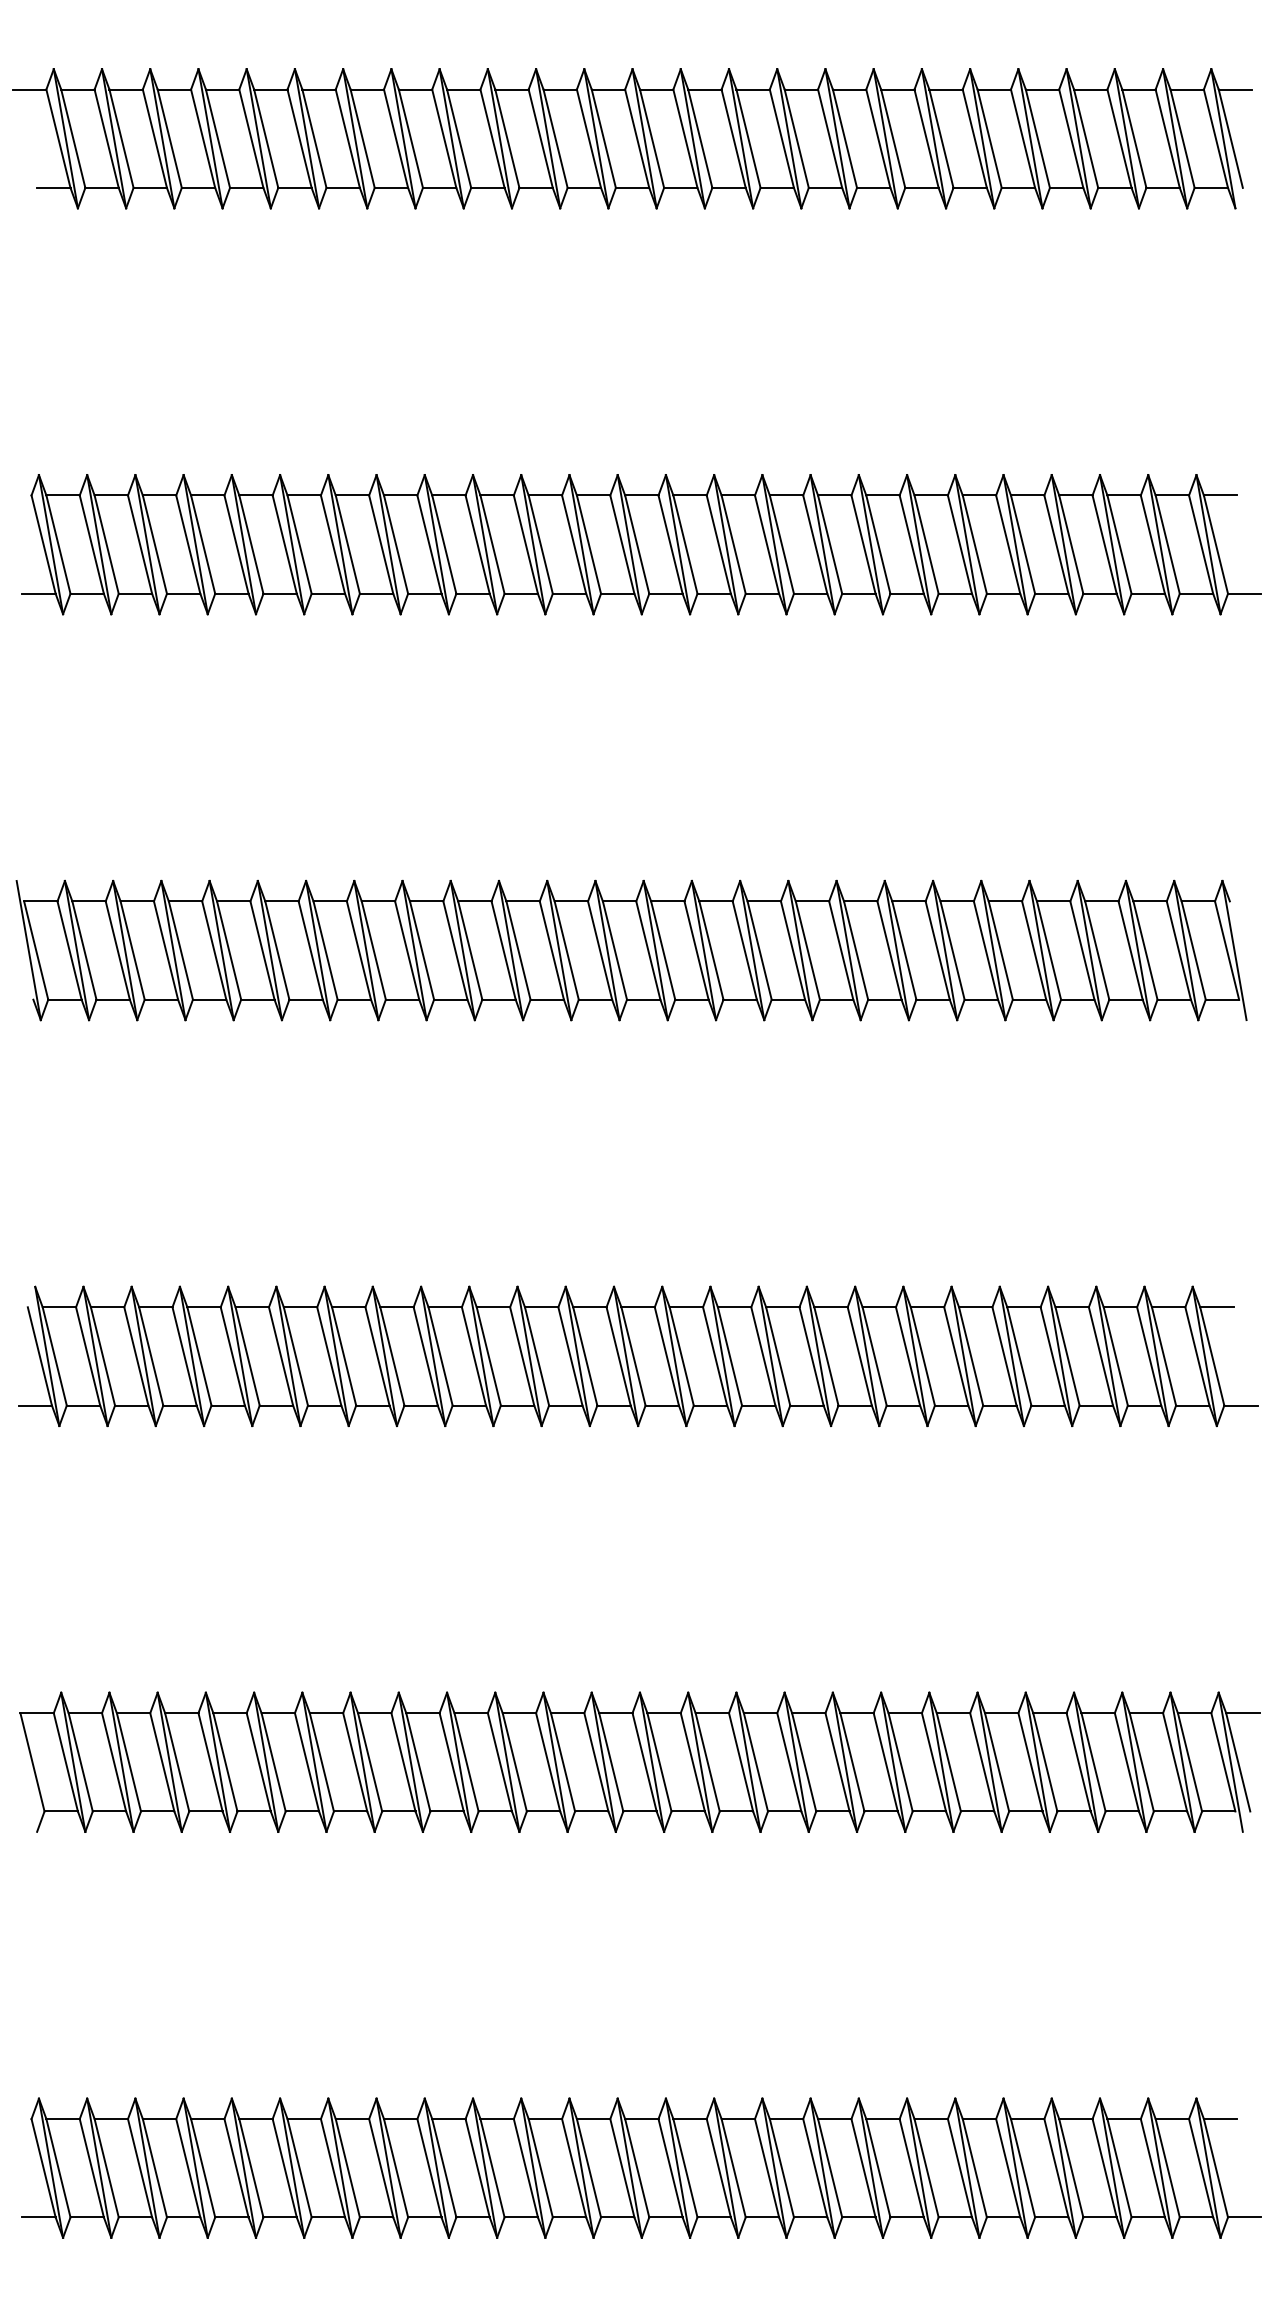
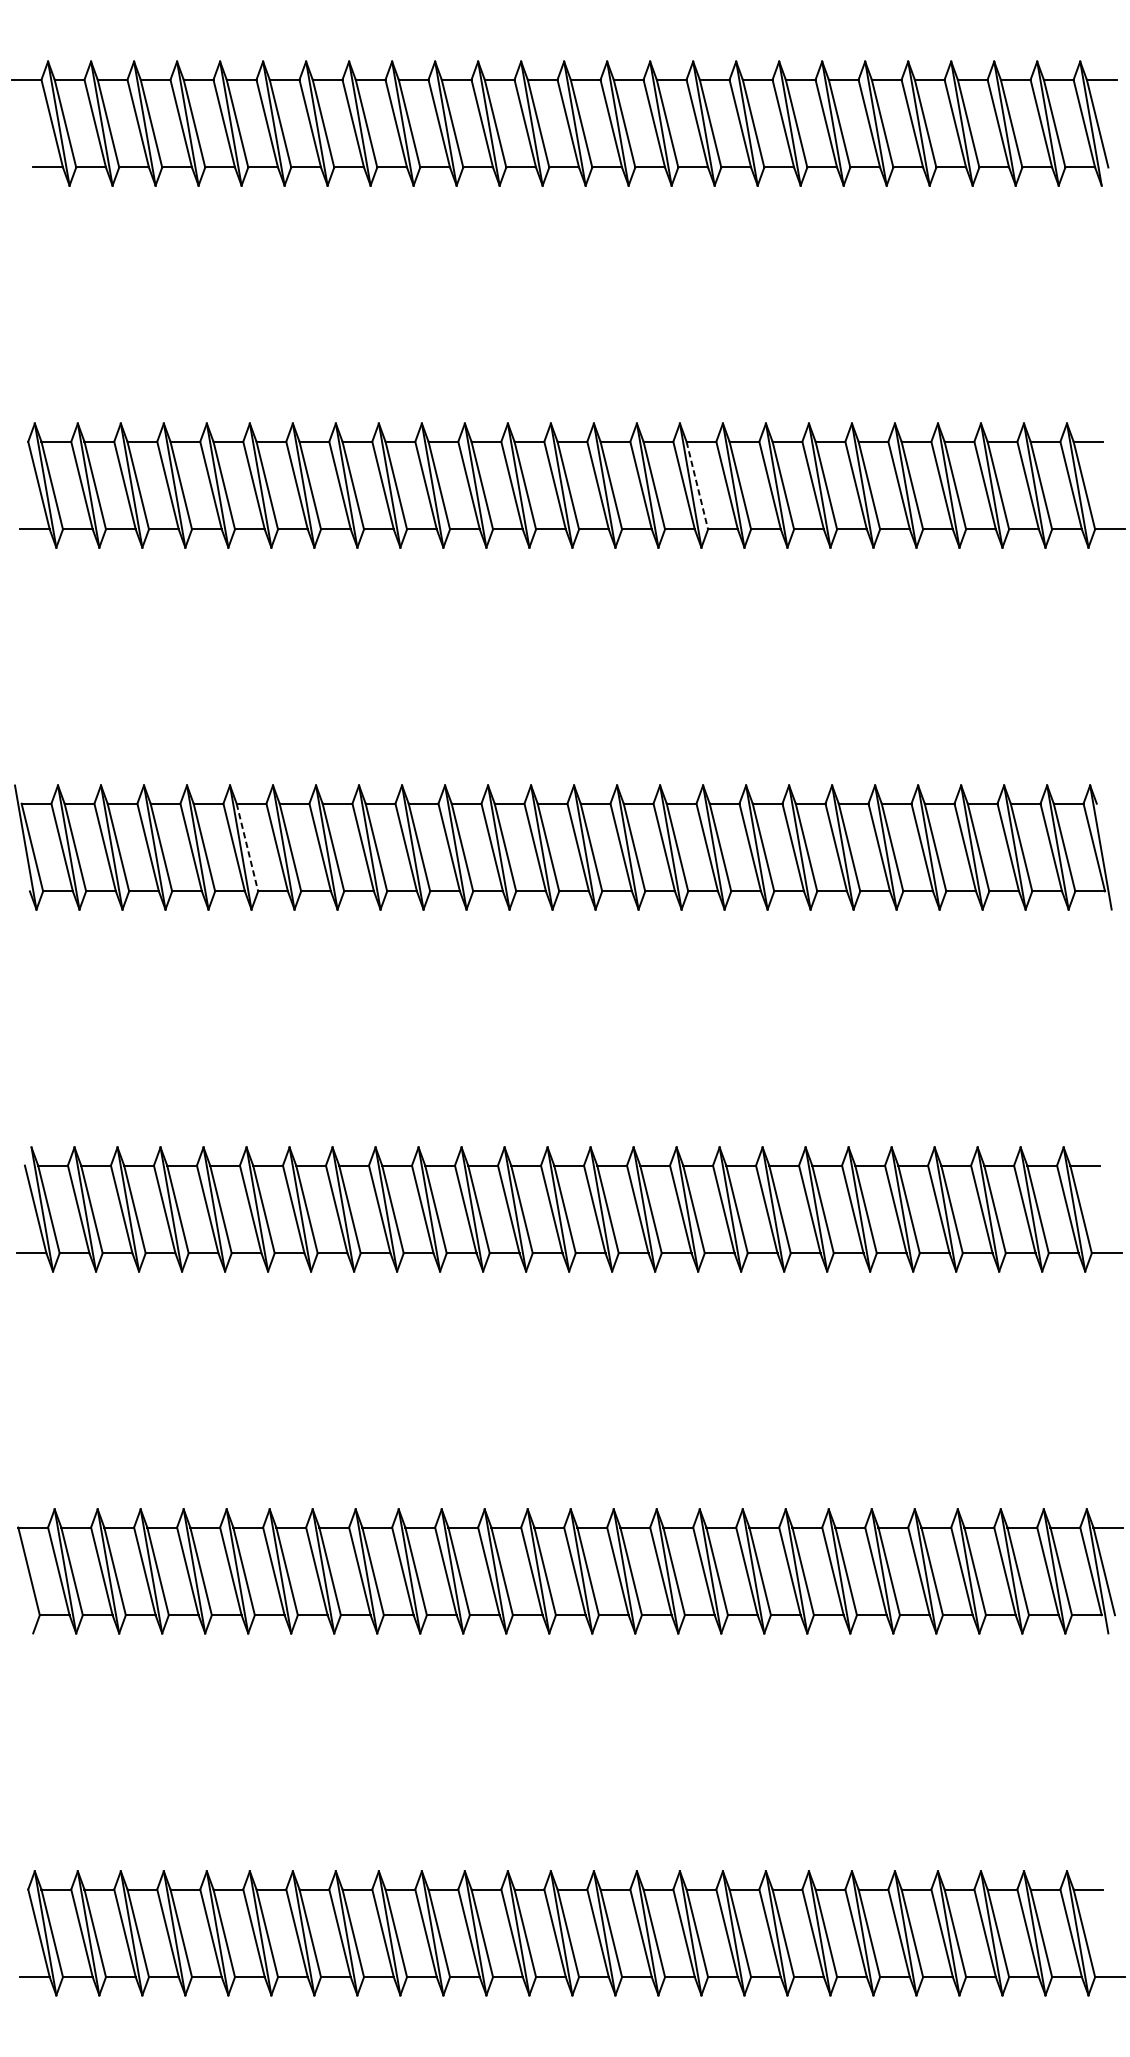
line: (781, 544) -> (696, 485), solid -> dashed
line: (277, 950) -> (247, 847), solid -> dashed

